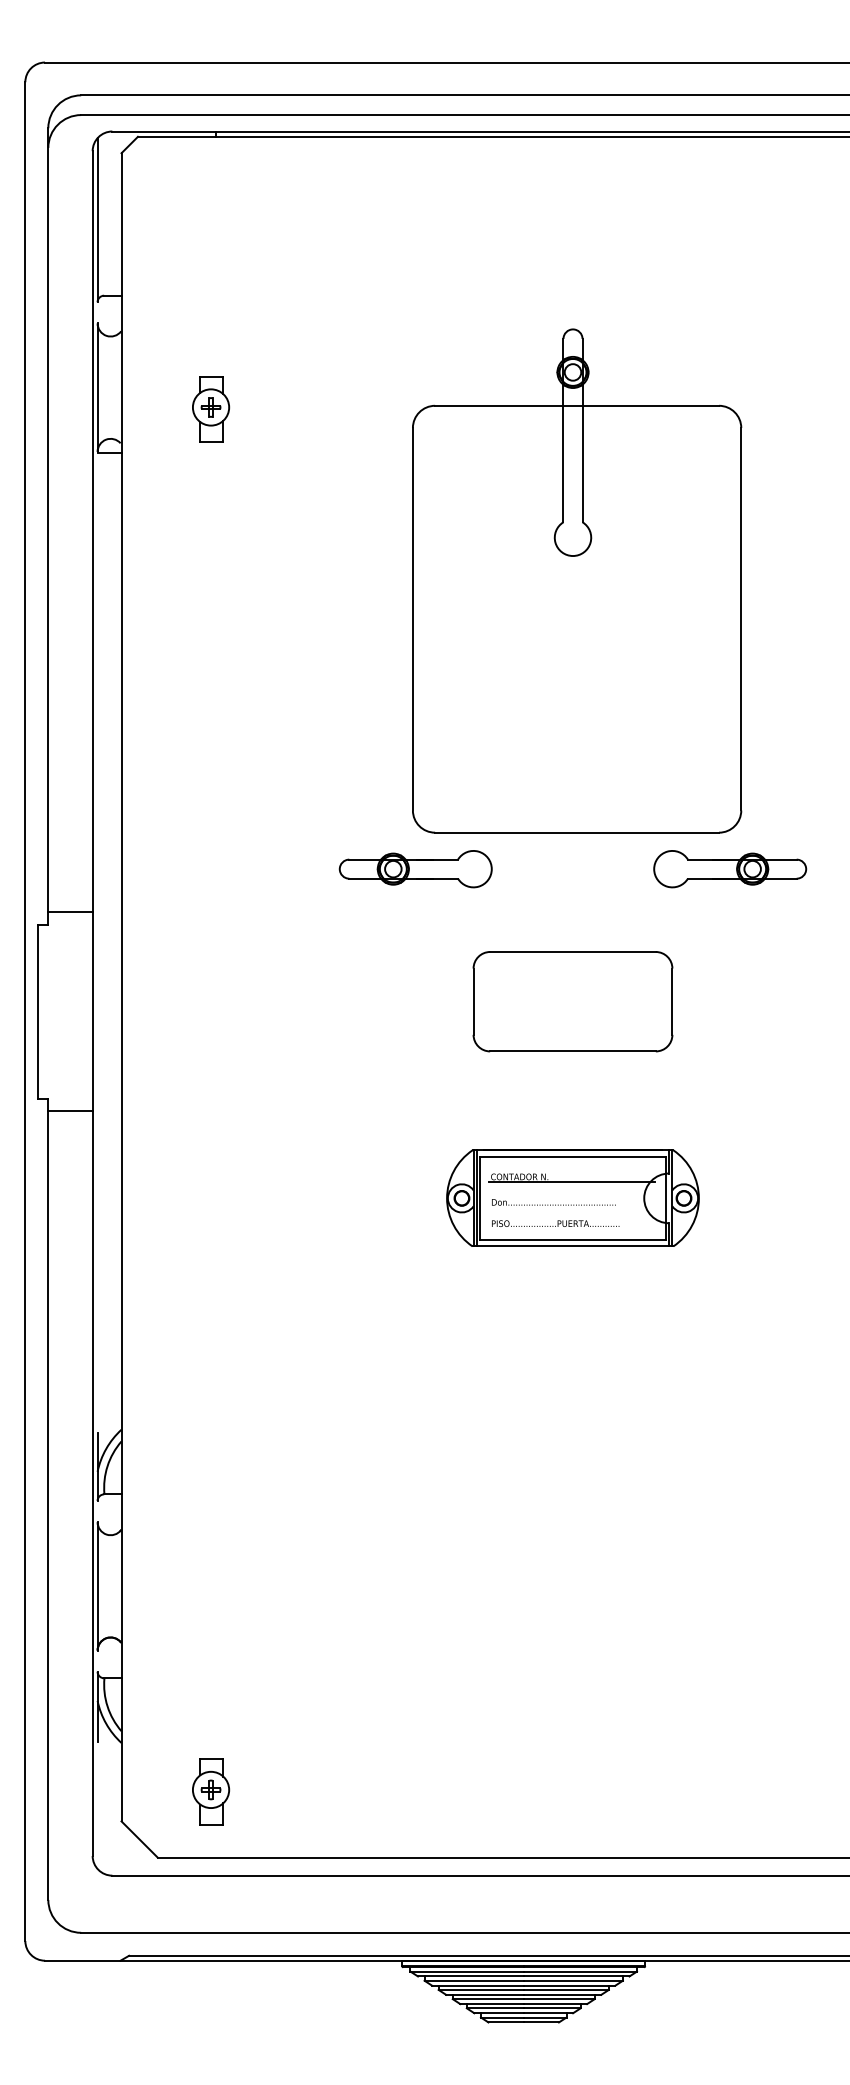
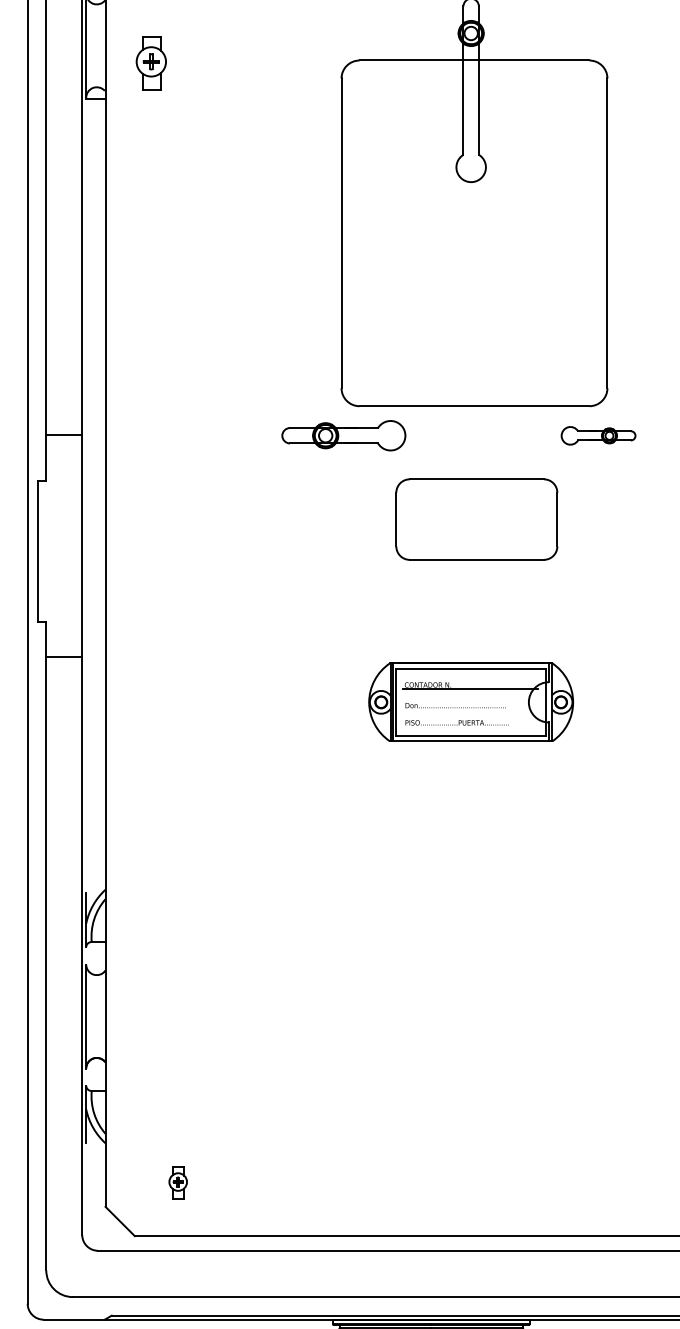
part: (211, 409) -> (151, 63), moved
part: (730, 869) -> (598, 436), size x0.6
line: (70, 912) -> (64, 435), moved
part: (572, 1001) -> (476, 519), moved
line: (70, 1110) -> (64, 656), moved
part: (211, 1791) -> (178, 1182), size x0.6

